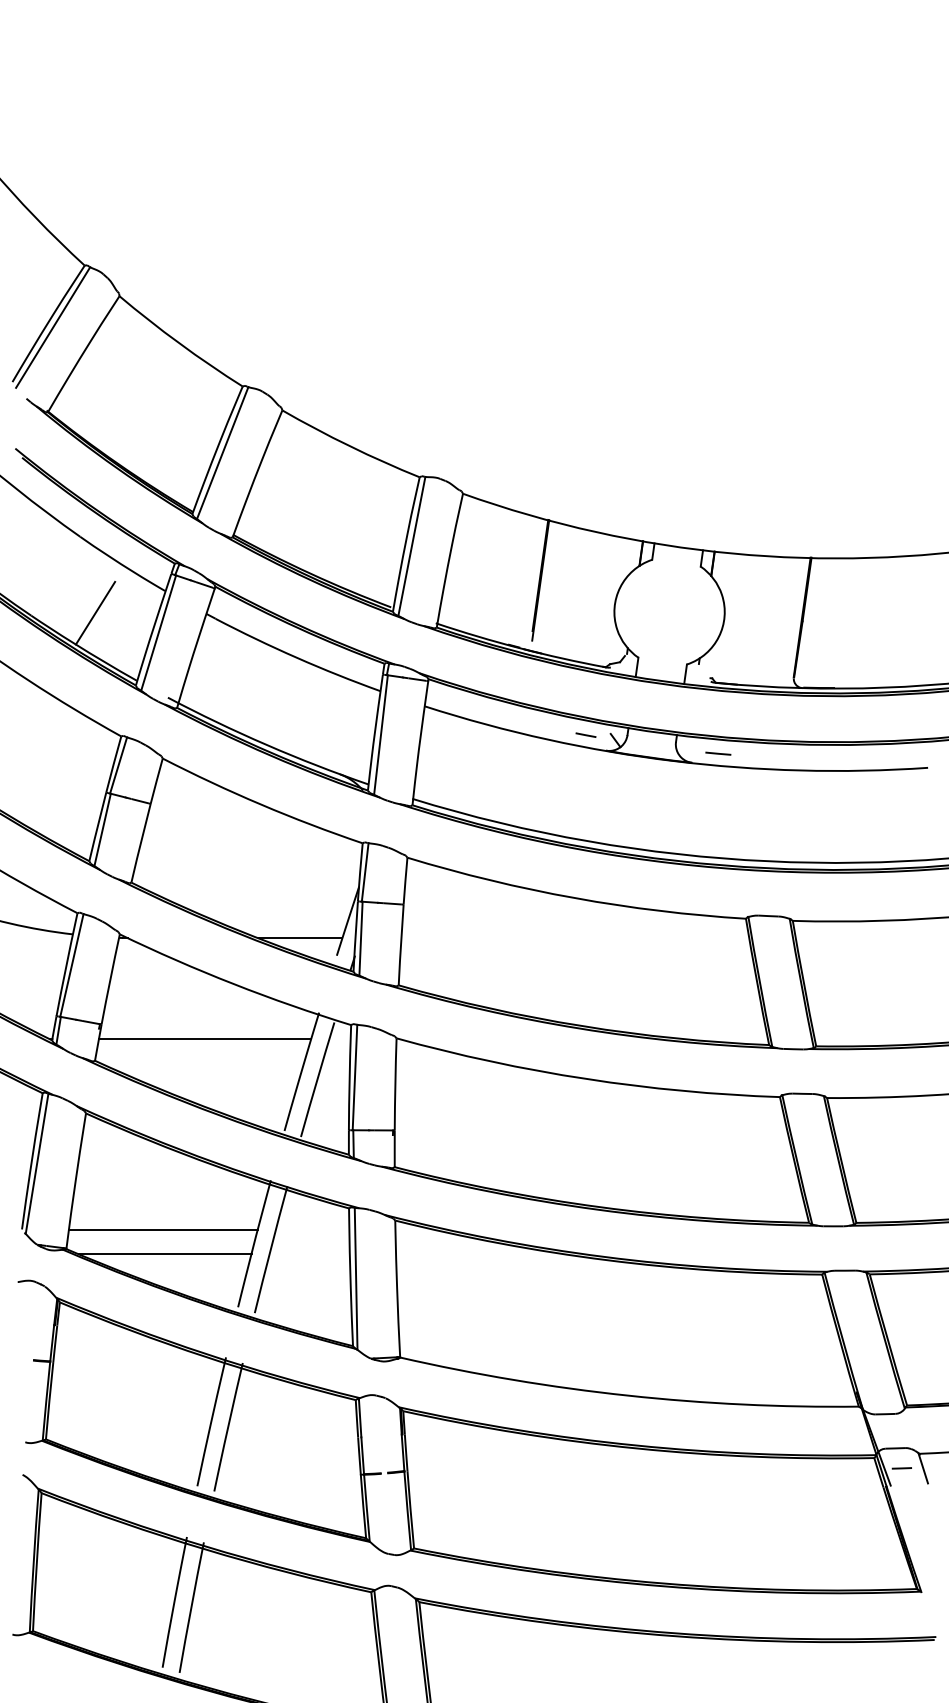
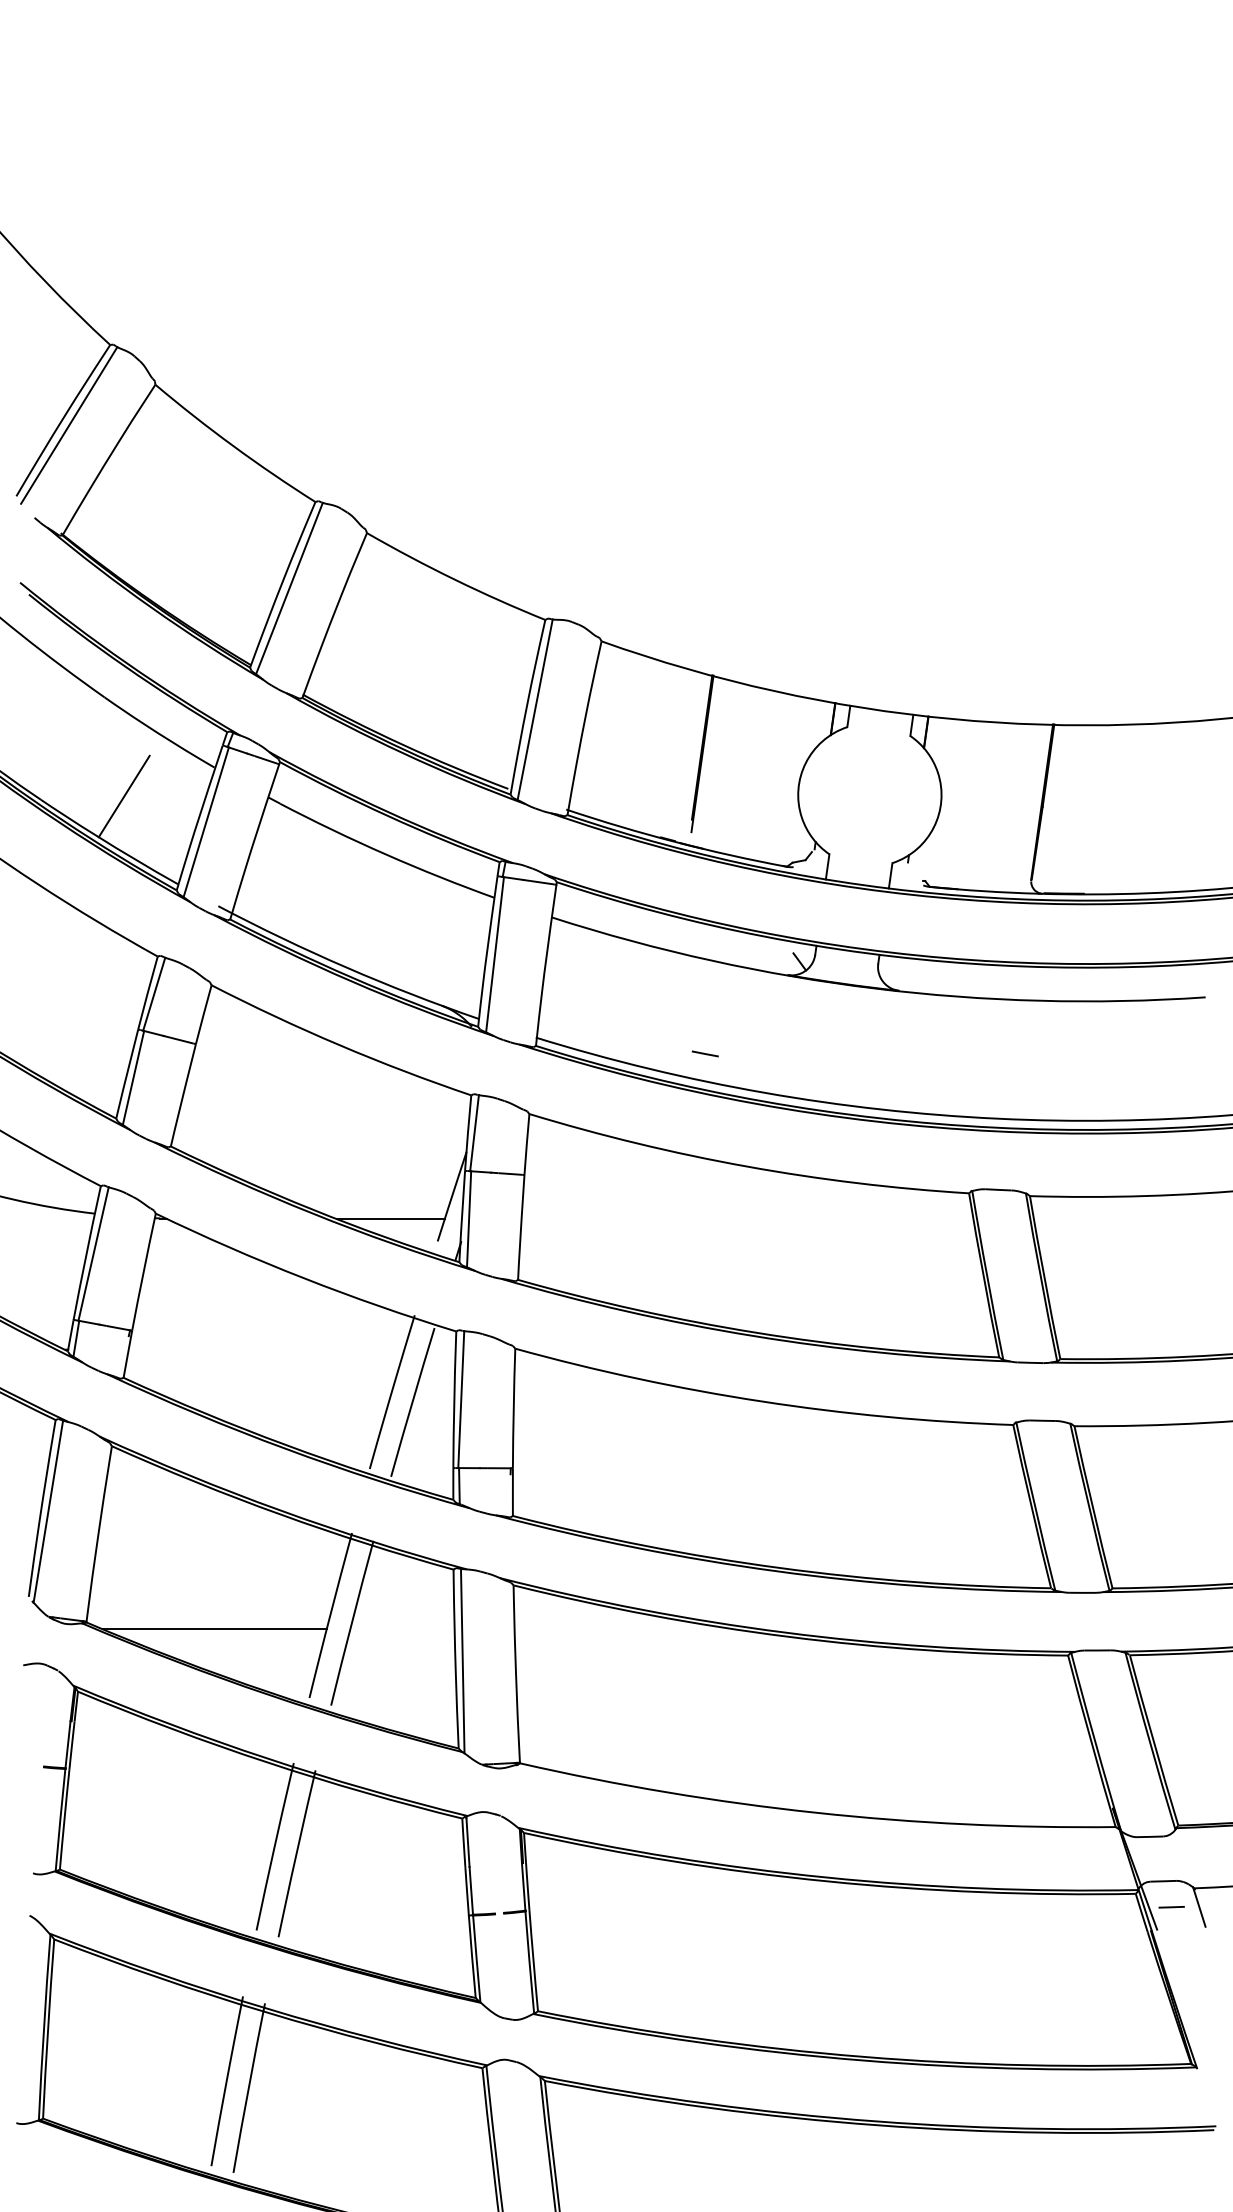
line: (585, 734) -> (704, 1053), moved
line: (717, 753) -> (932, 978), removed
line: (205, 1038) -> (266, 1349), removed
line: (163, 1230) -> (212, 1598), removed

